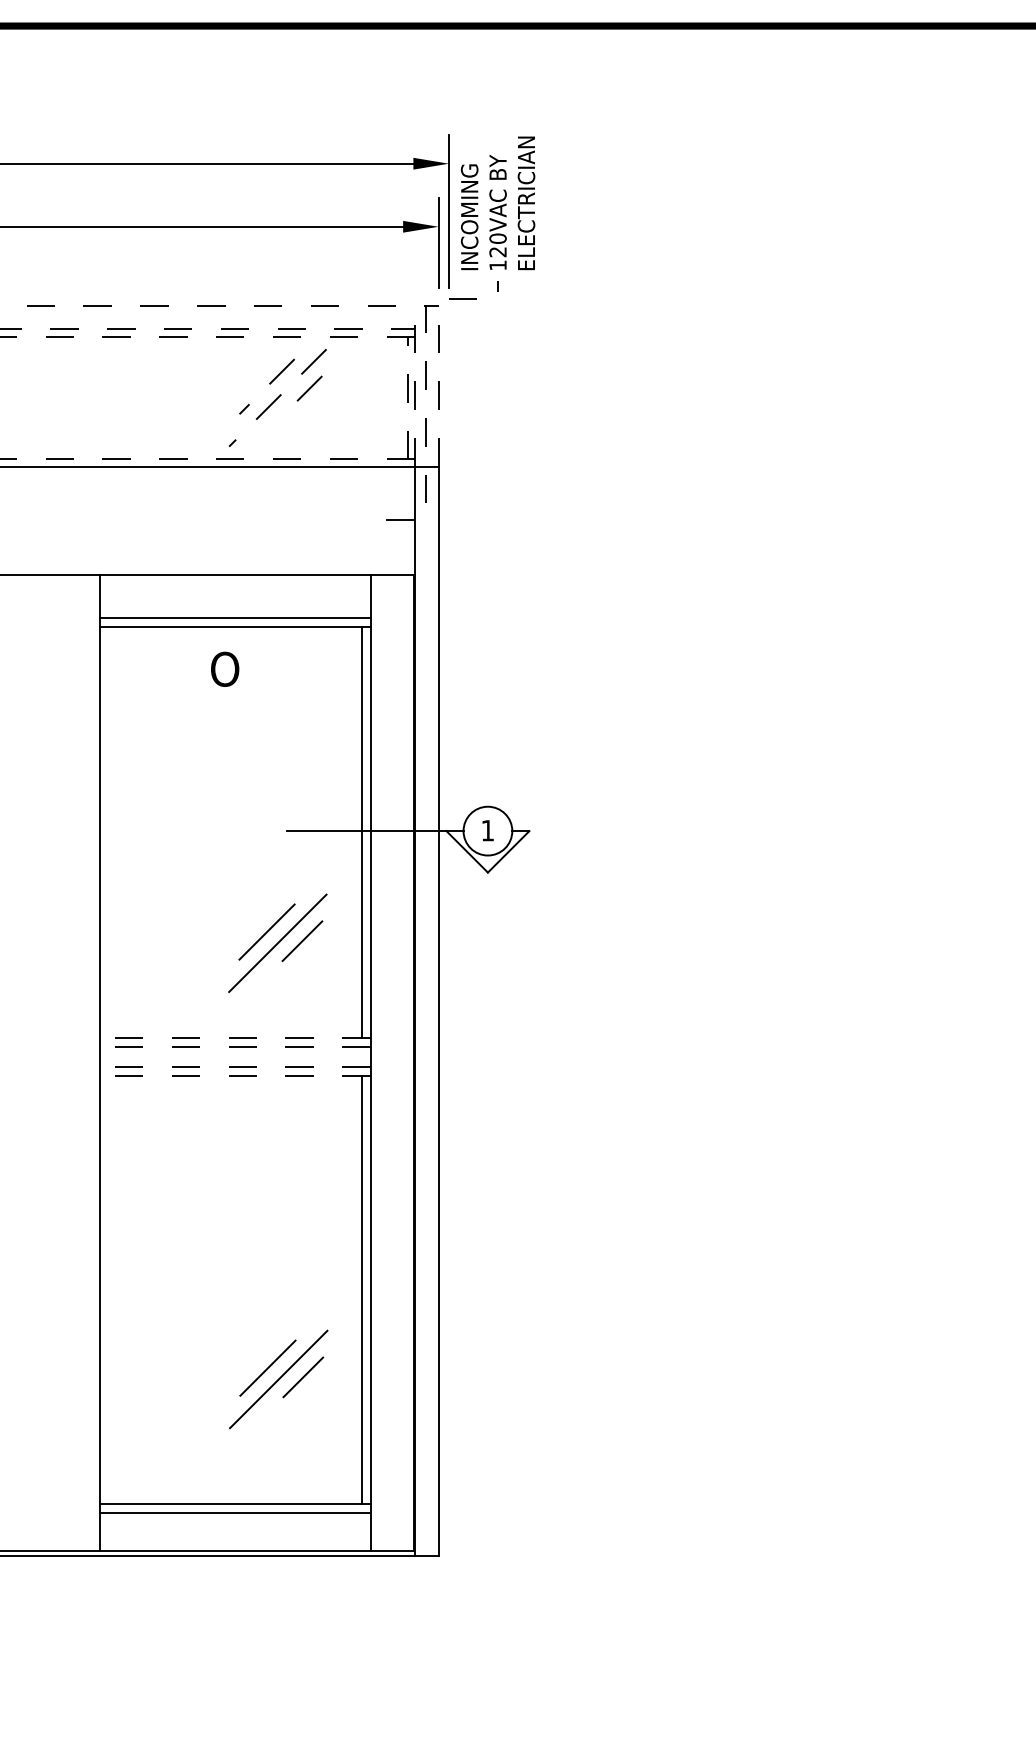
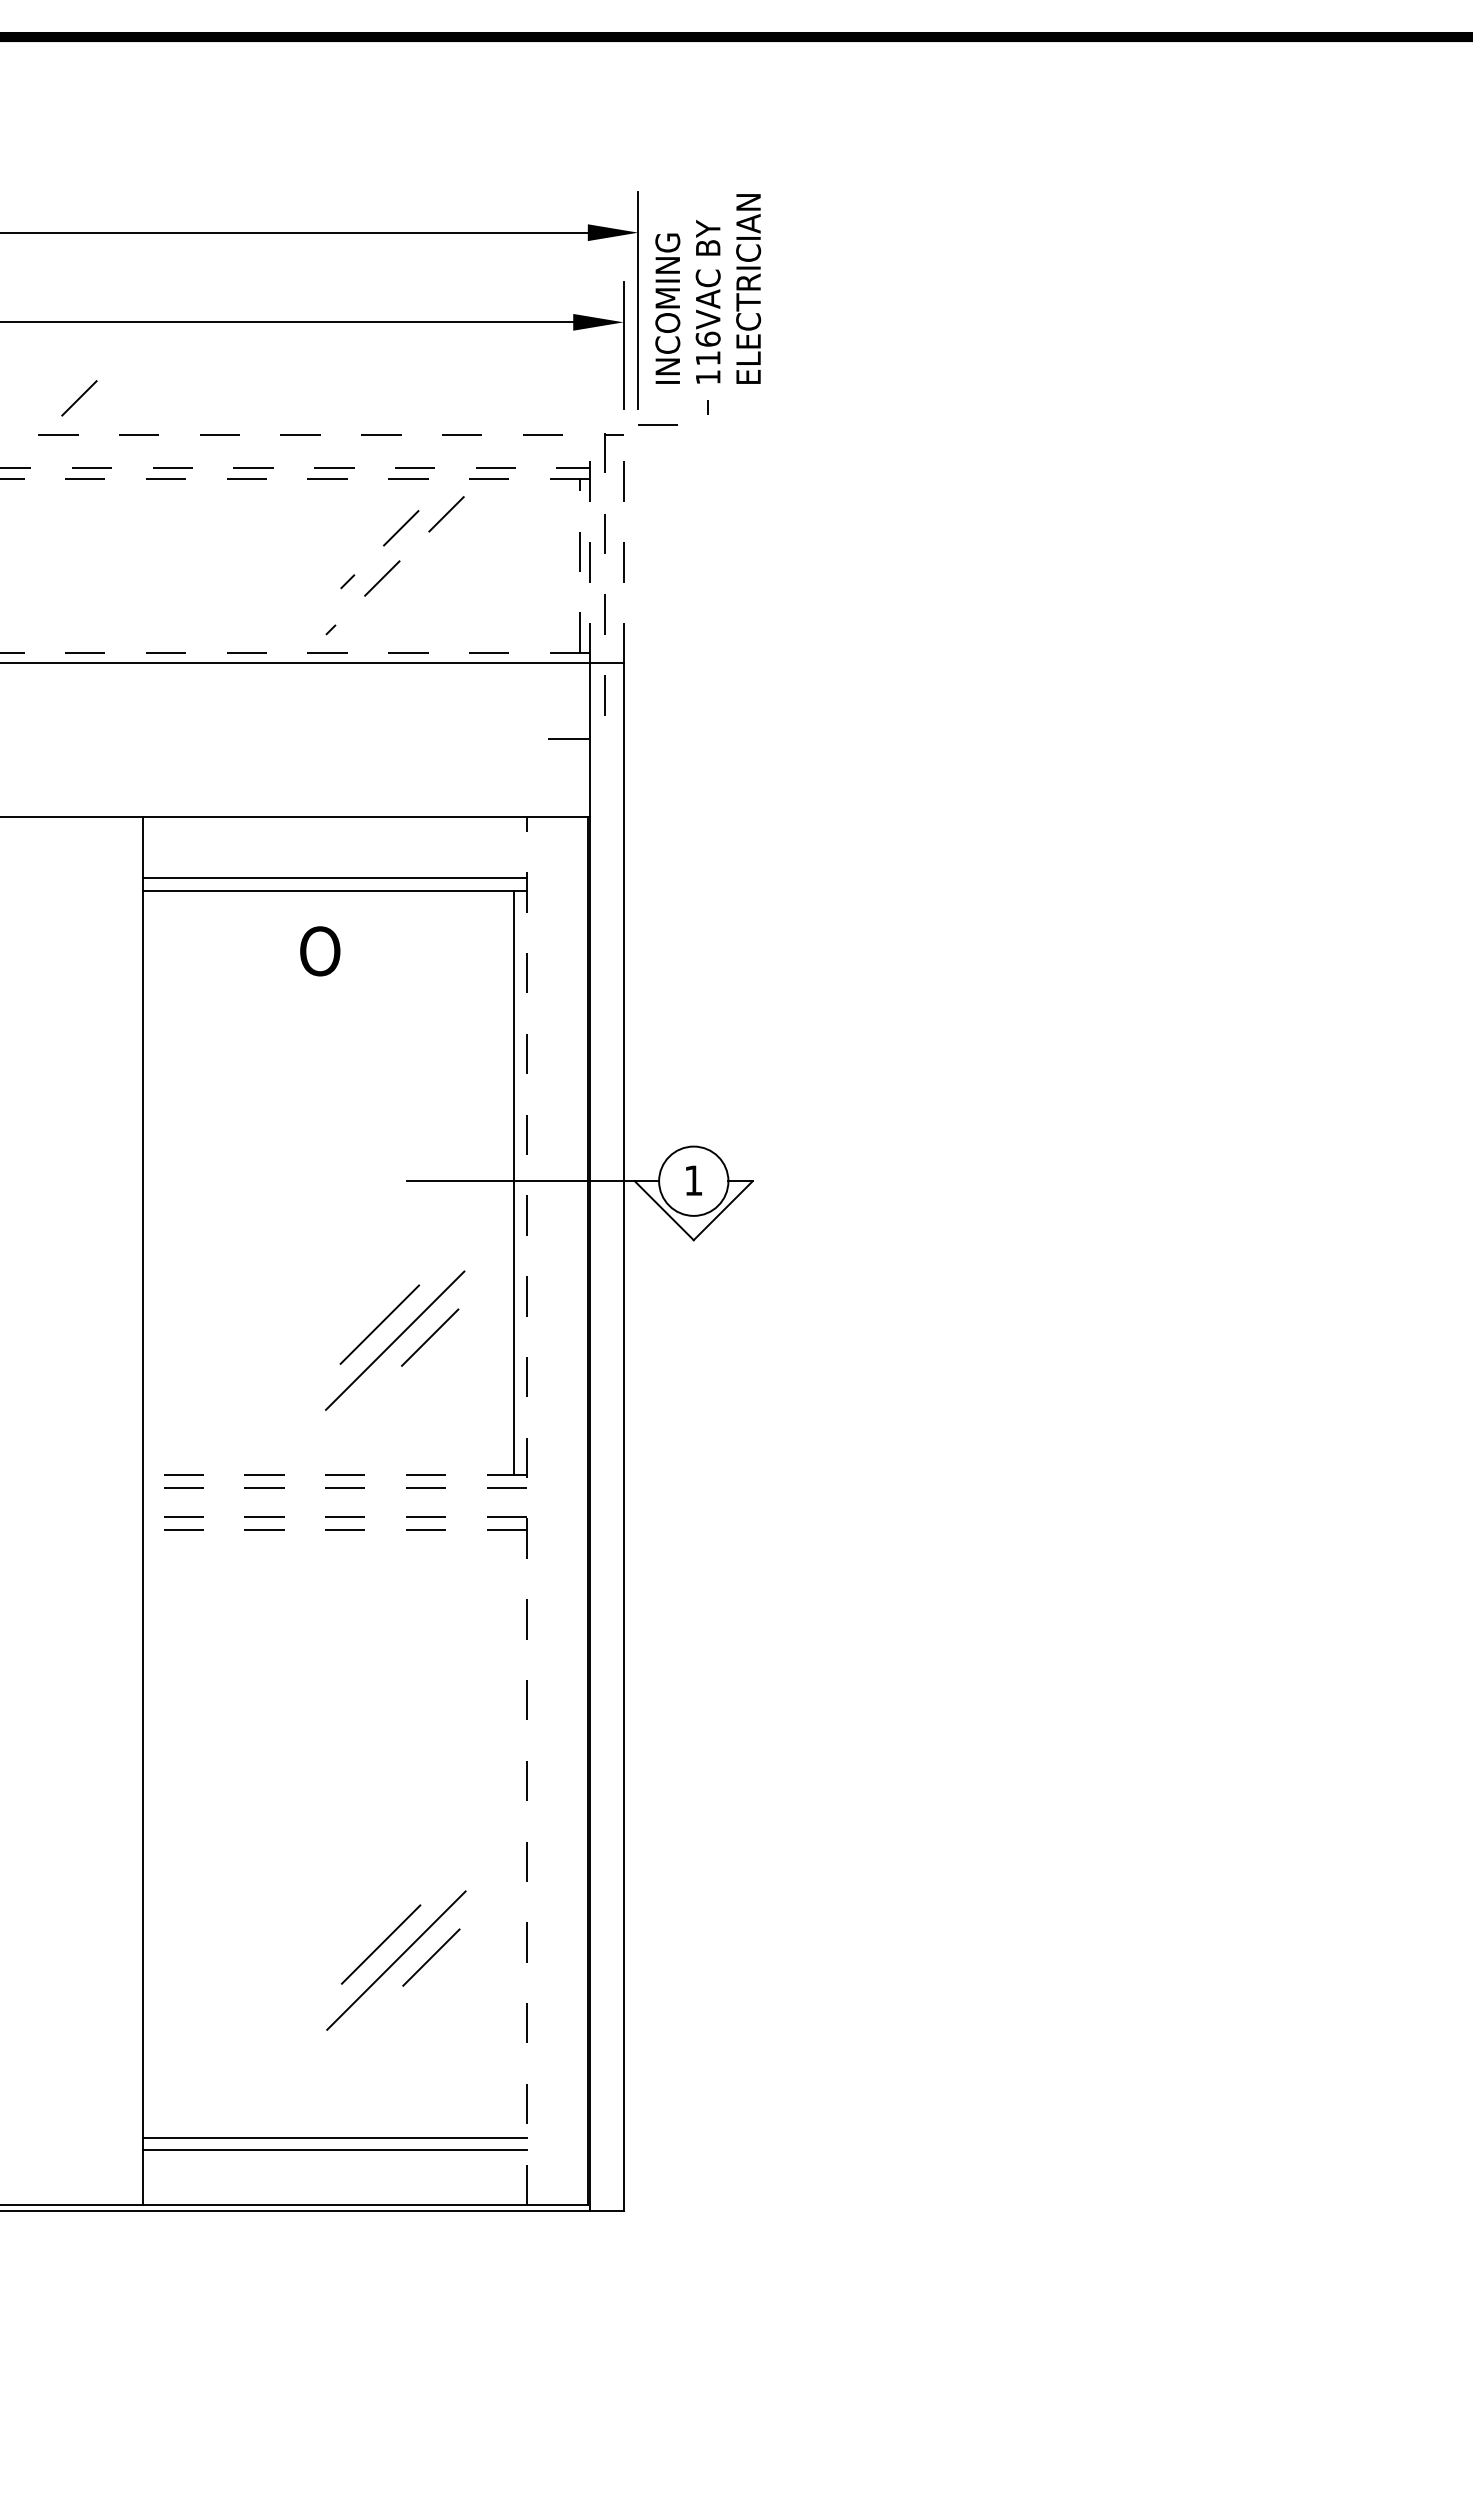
text: (497, 245) -> (707, 348), 120VAC -> 116VAC
line: (309, 388) -> (79, 398), moved
line: (370, 1062) -> (526, 1510), solid -> dashed
line: (361, 1290) -> (514, 1833), removed

